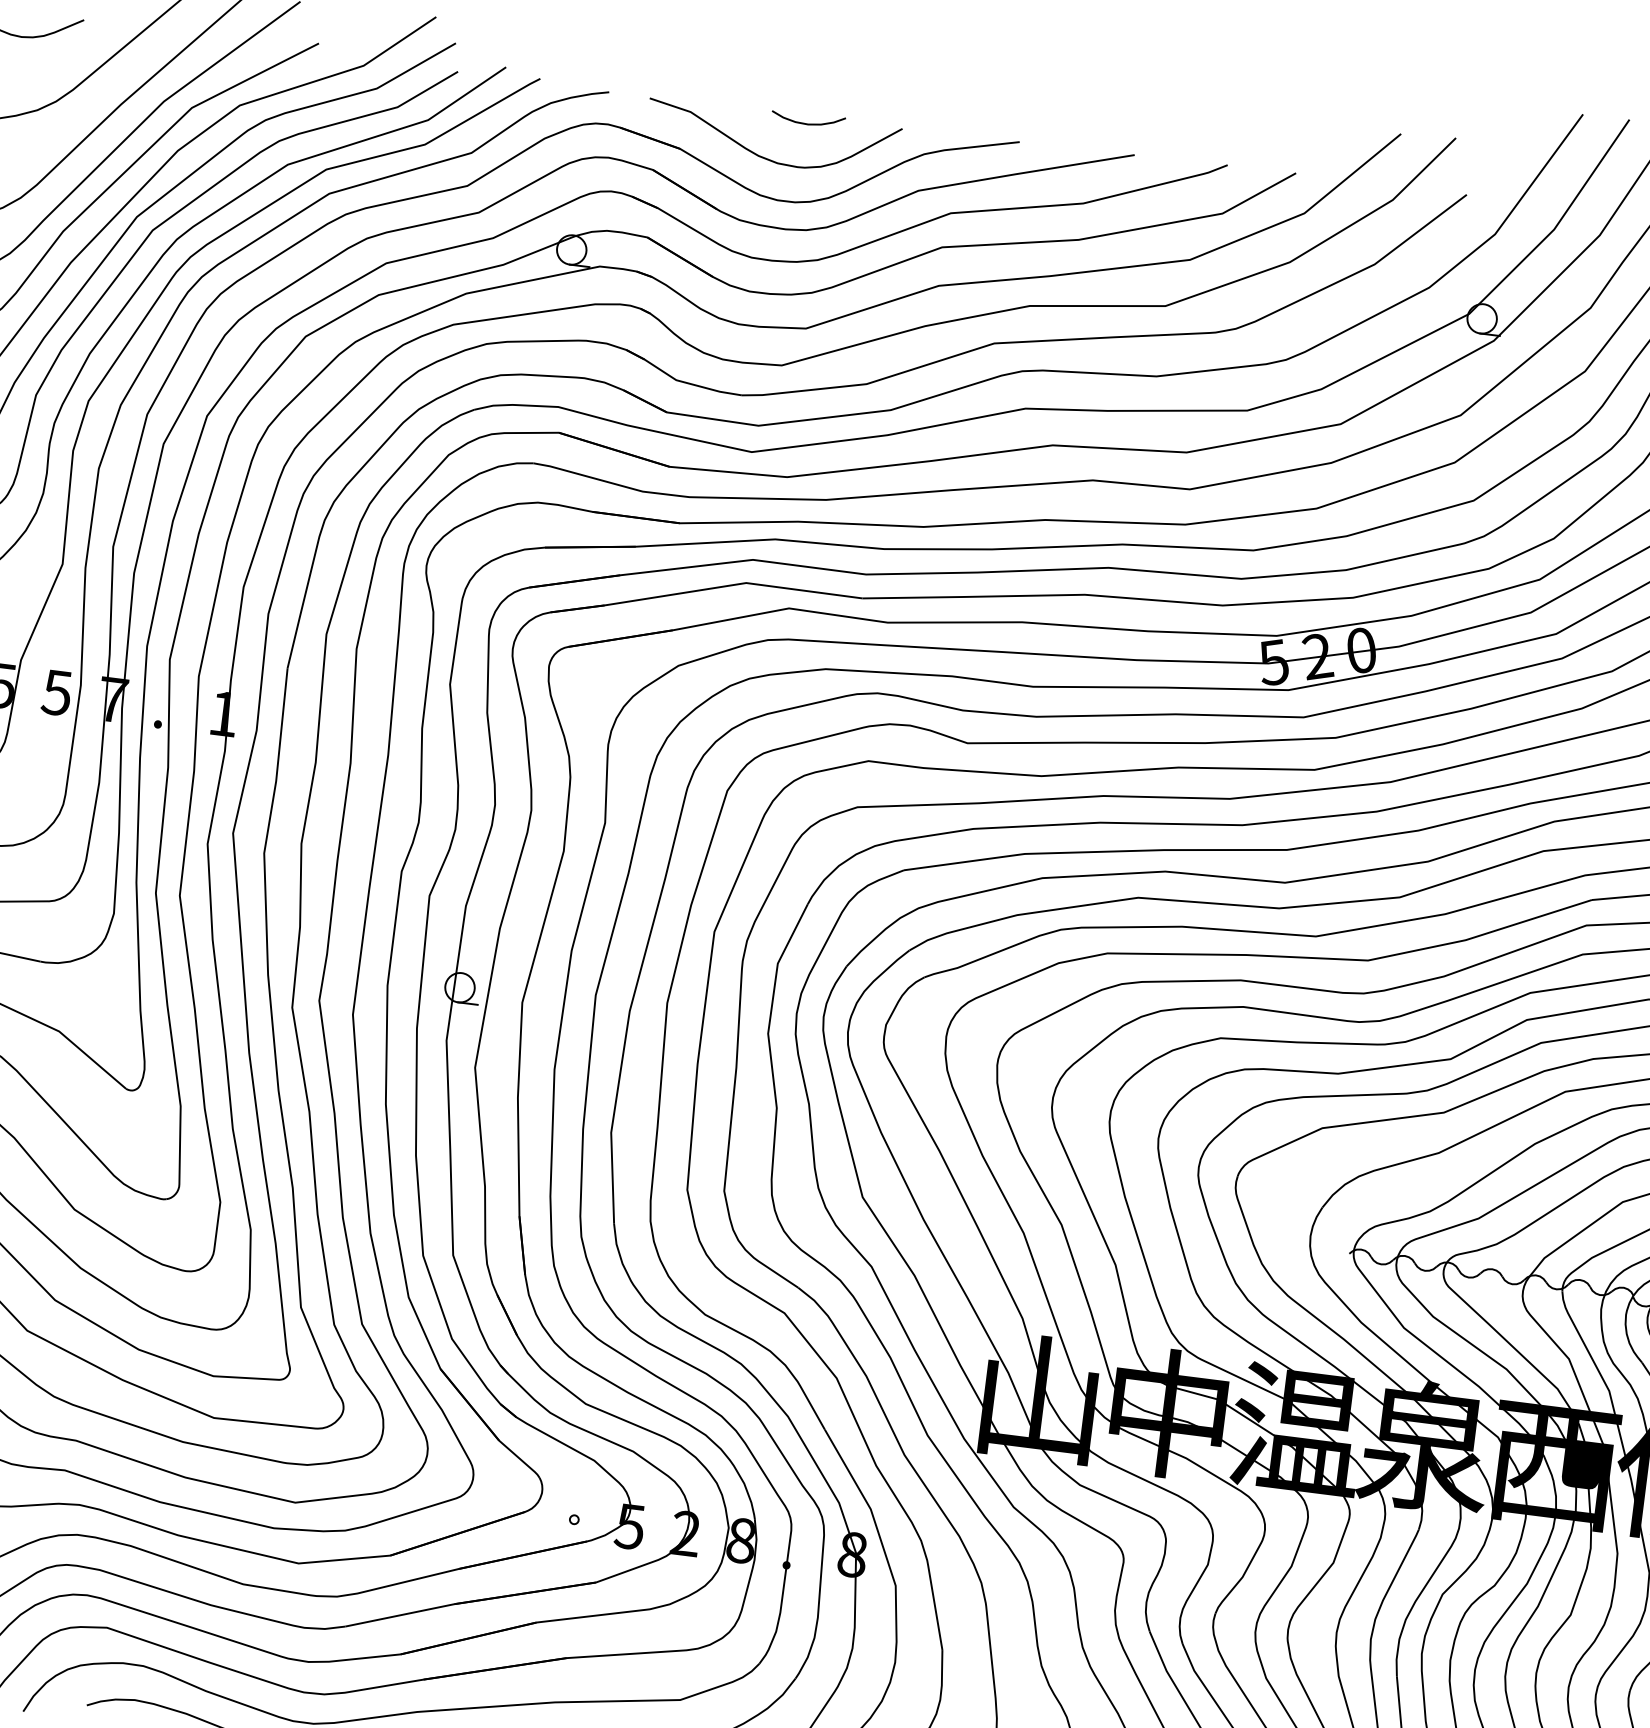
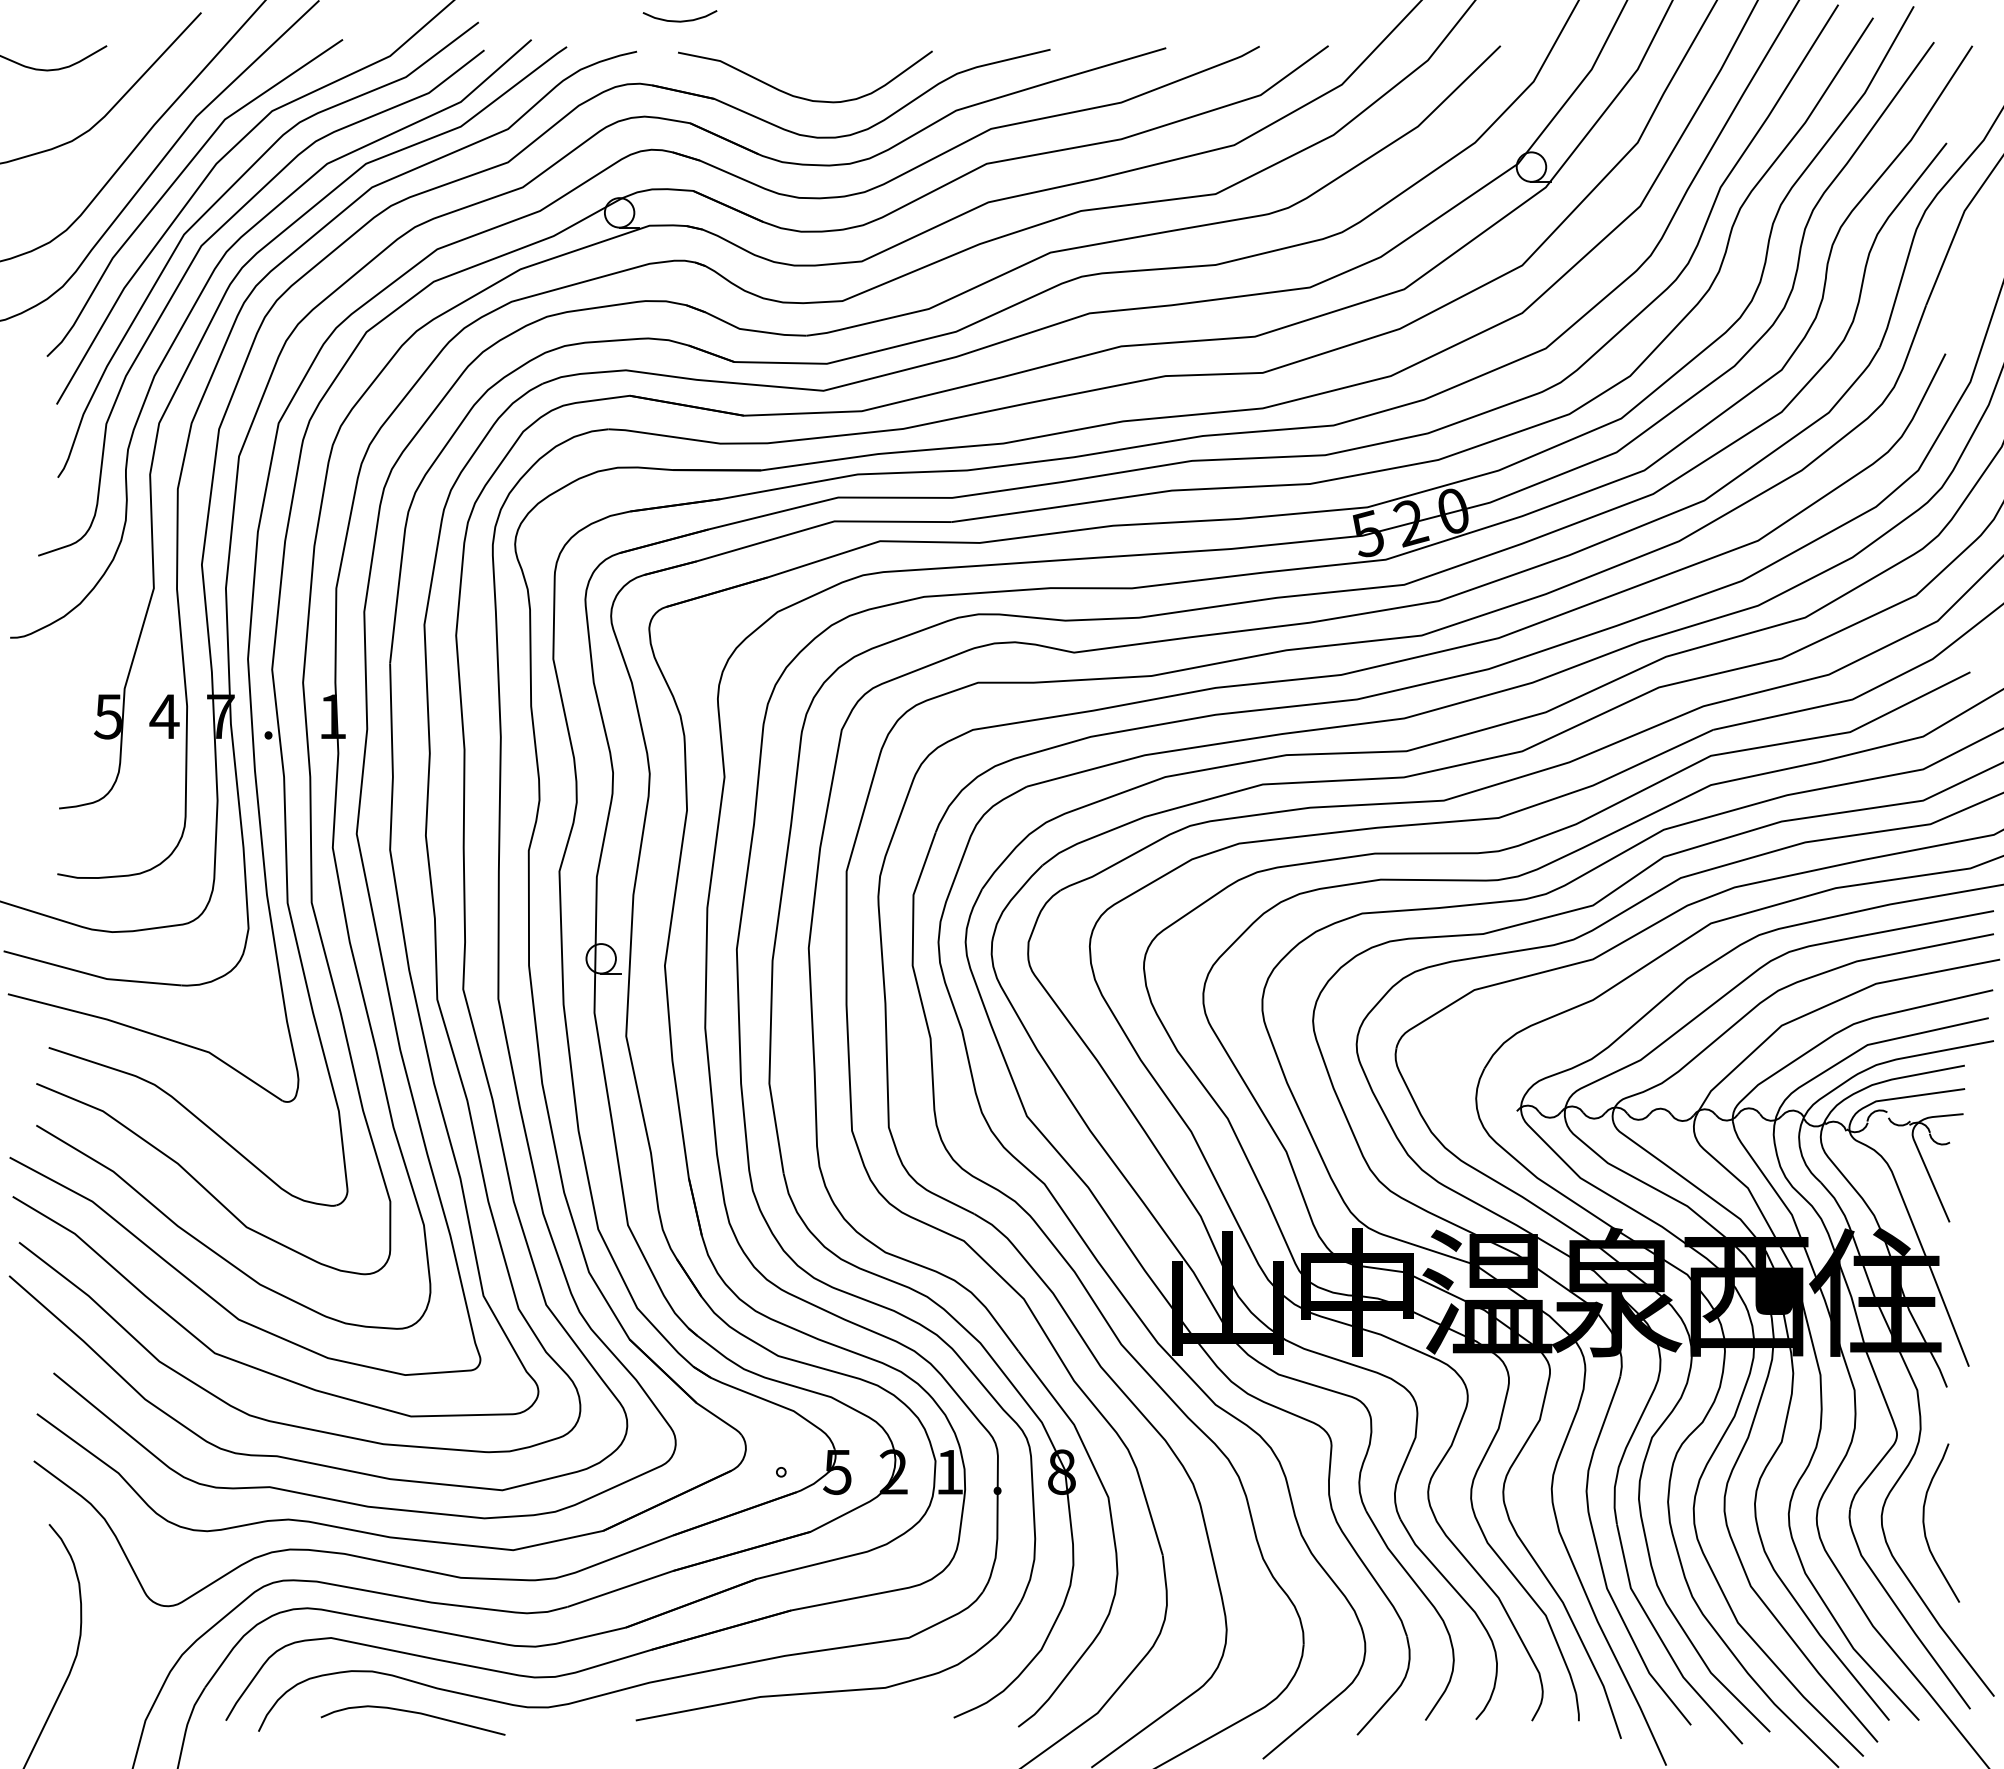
curve: (807, 123) -> (679, 20), moved
text: (57, 692) -> (164, 716), 5 -> 4
text: (741, 1541) -> (949, 1472), 8 -> 1

